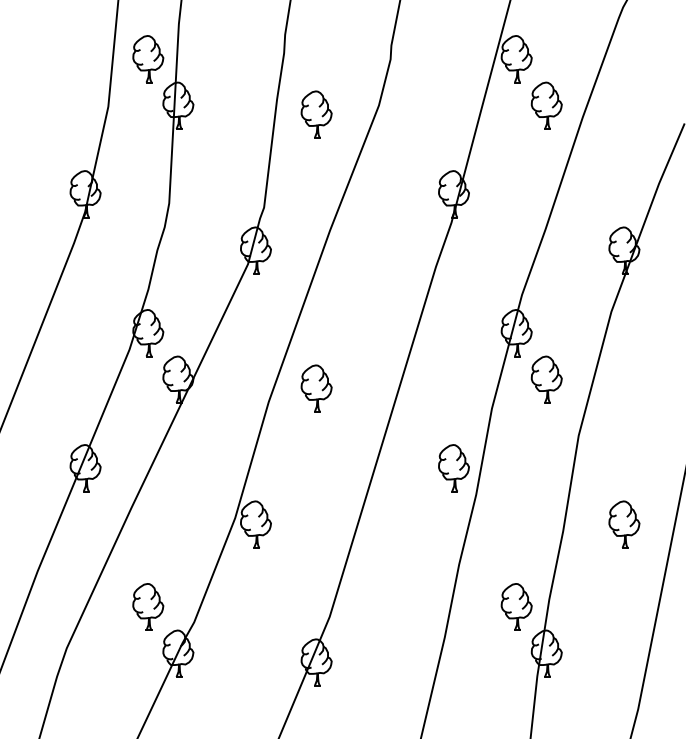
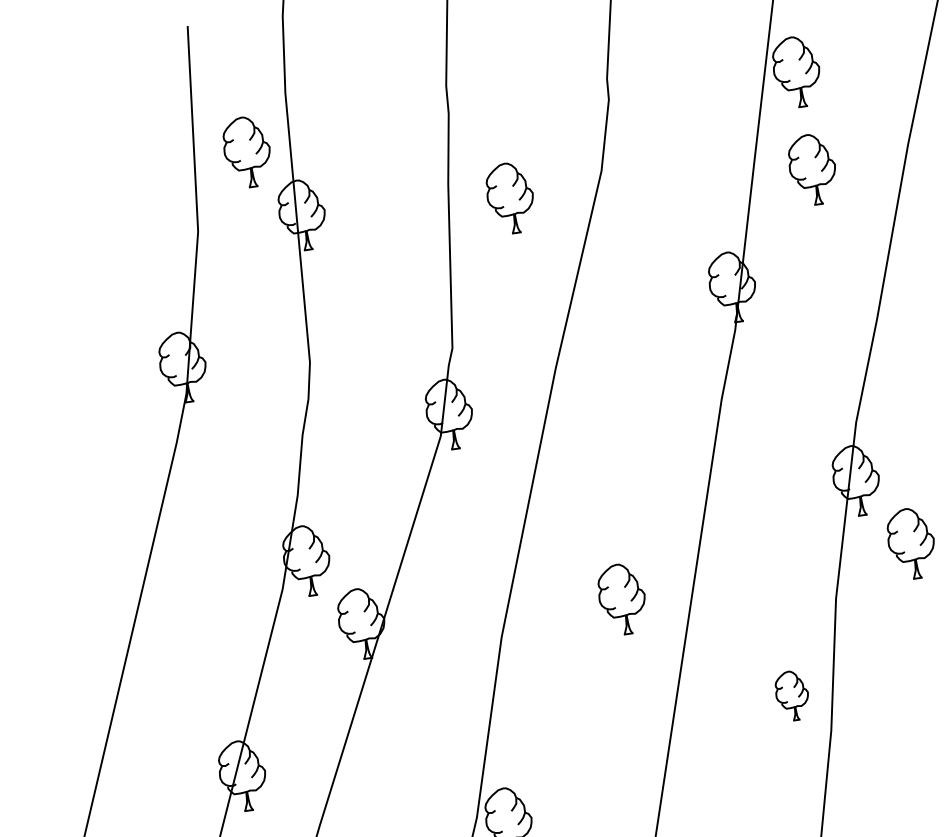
part: (546, 105) -> (812, 169), moved
part: (316, 388) -> (622, 599), moved
part: (453, 468) -> (791, 696), size x0.7

